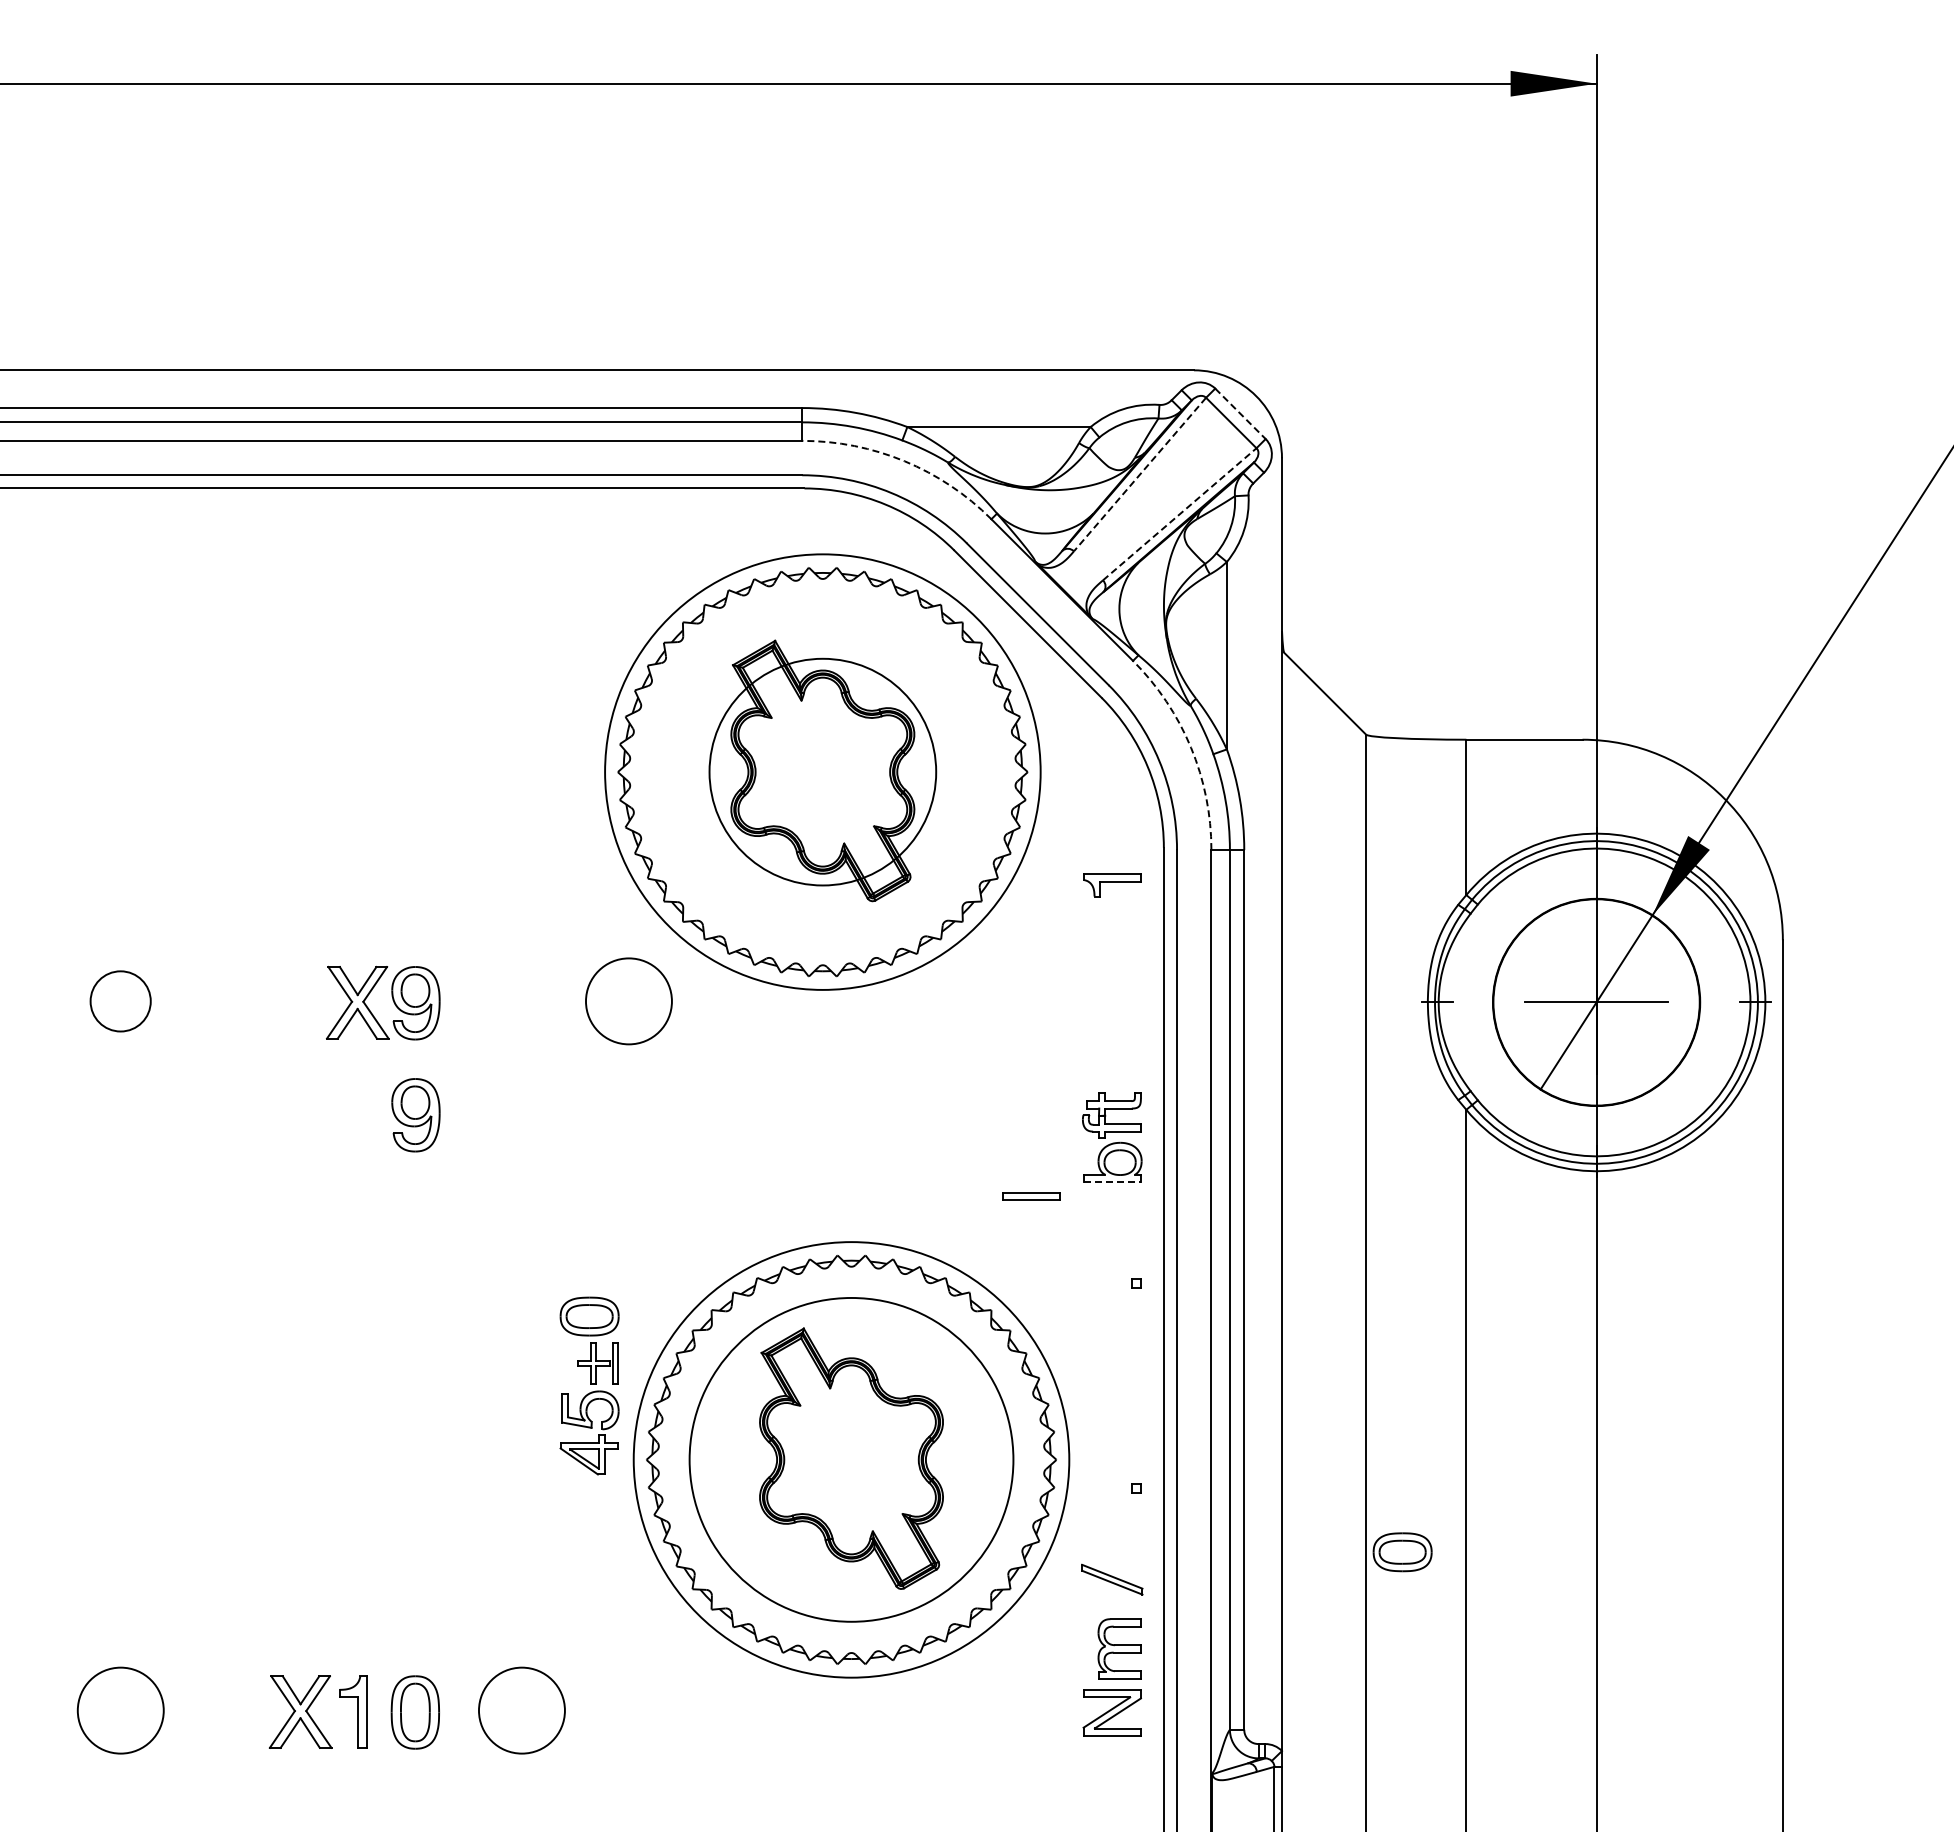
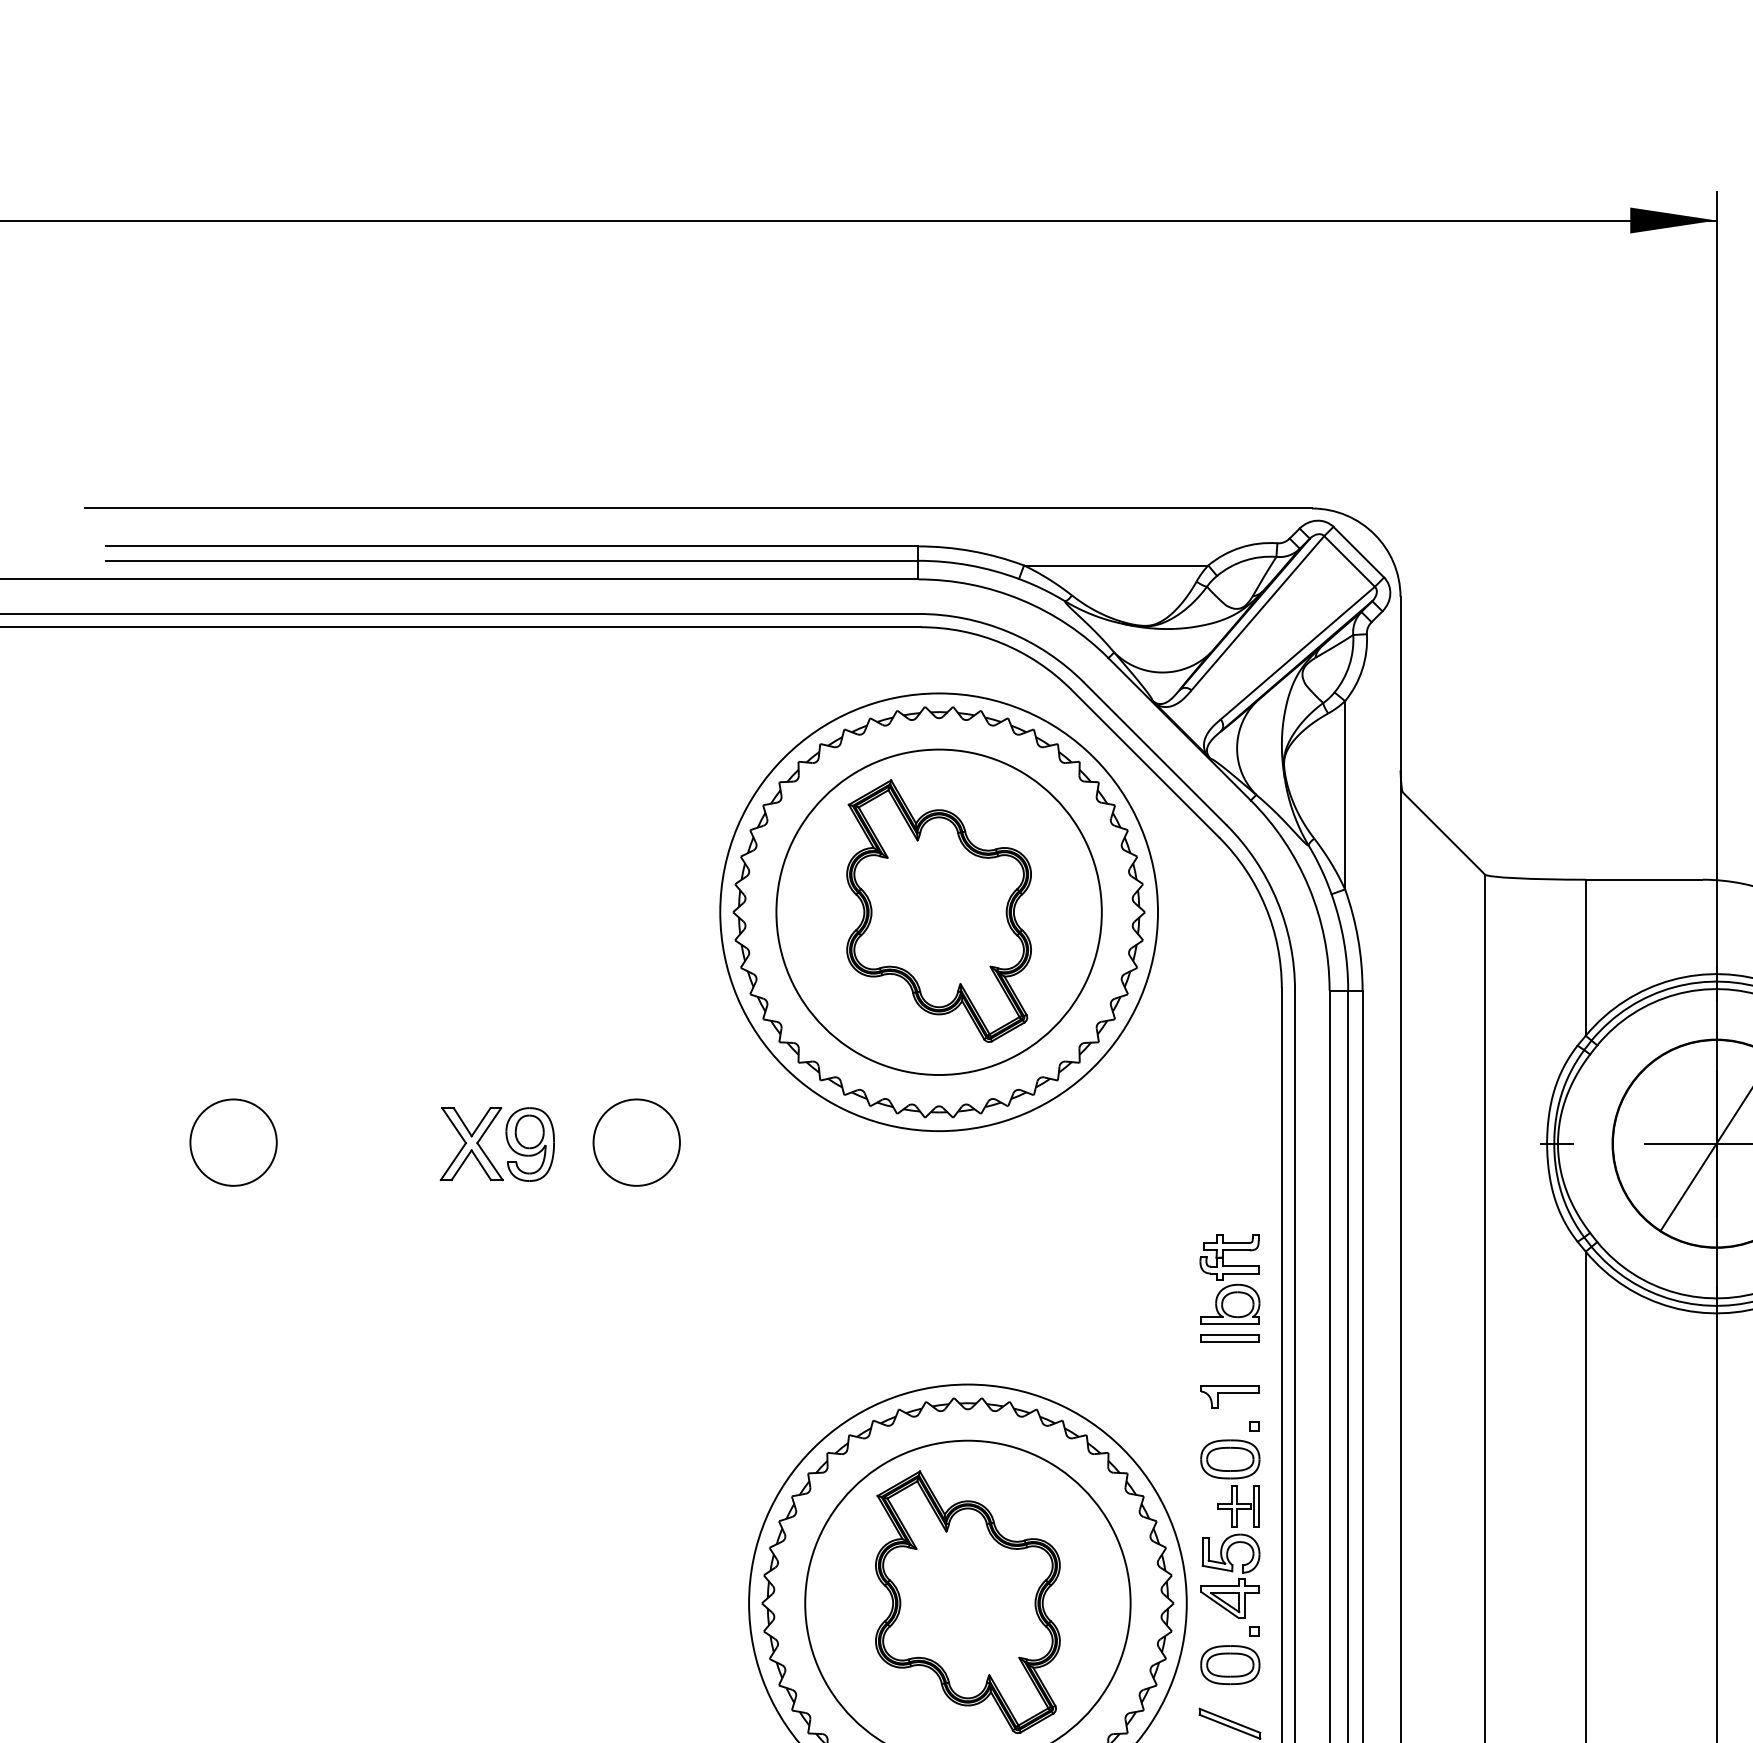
line: (1240, 413) -> (1358, 551), dashed -> solid
arc: (904, 461) -> (1021, 600), dashed -> solid
line: (1139, 474) -> (1257, 613), dashed -> solid
line: (1180, 513) -> (1298, 652), dashed -> solid
arc: (1191, 747) -> (1309, 887), dashed -> solid
circle: (822, 772) -> (938, 912), size x1.43
part: (1112, 885) -> (1230, 1397), moved
circle: (120, 1001) -> (233, 1142), size x1.43
circle: (628, 1001) -> (636, 1142), moved
part: (415, 1115) -> (529, 1257), removed
line: (1112, 1182) -> (1230, 1324), dashed -> solid
part: (1031, 1196) -> (1230, 1338), moved
part: (589, 1385) -> (1230, 1528), moved
part: (1402, 1552) -> (1230, 1665), moved

